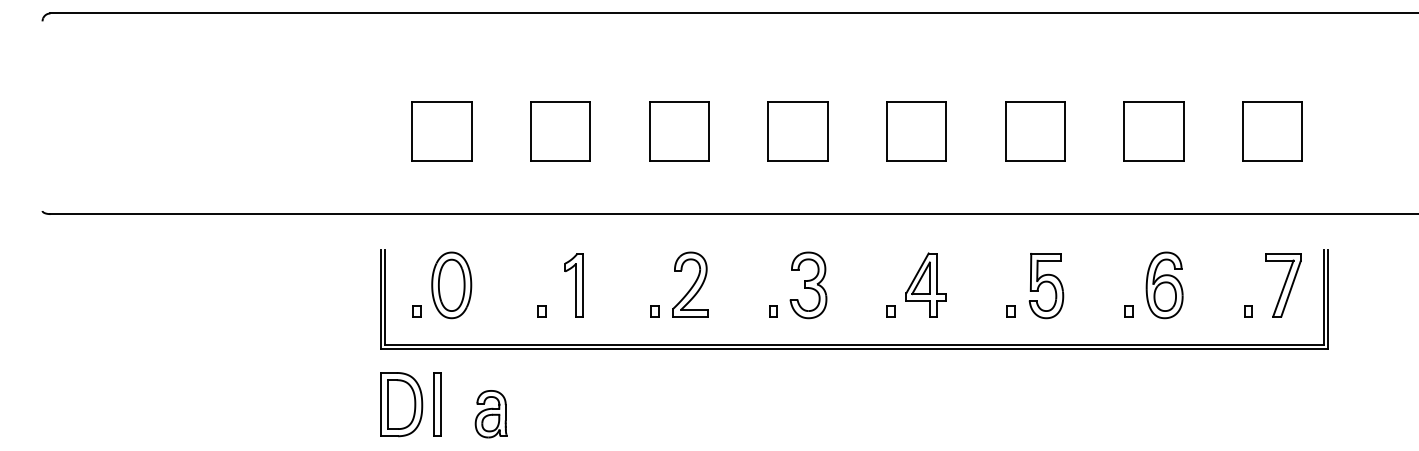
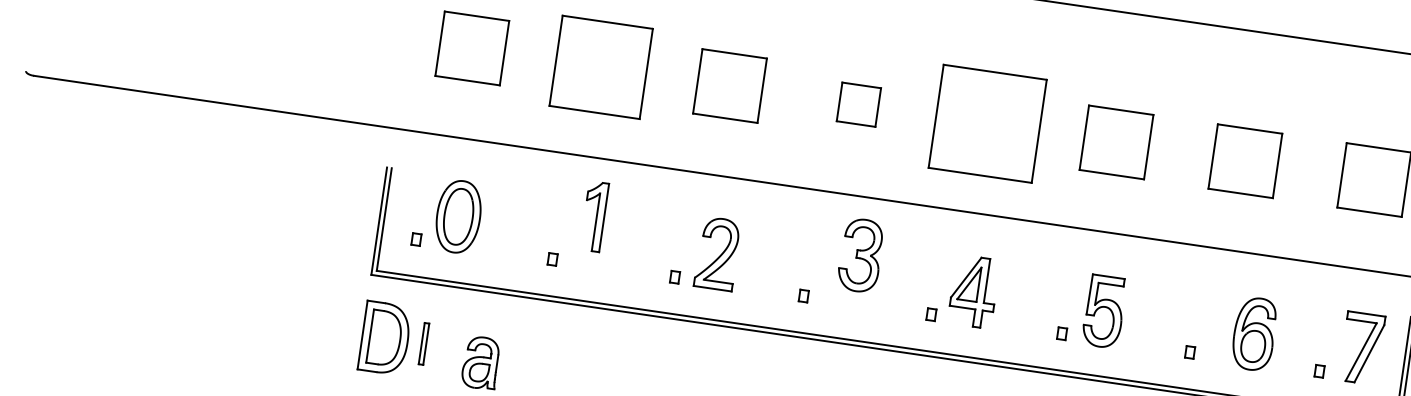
part: (560, 131) -> (601, 66), size x1.4
part: (797, 131) -> (858, 104), size x0.6
part: (916, 131) -> (987, 123), size x1.6
part: (573, 285) -> (593, 216), moved
part: (808, 285) -> (860, 255), moved
part: (1164, 285) -> (1254, 334), moved
part: (437, 404) -> (424, 343), size x0.6

